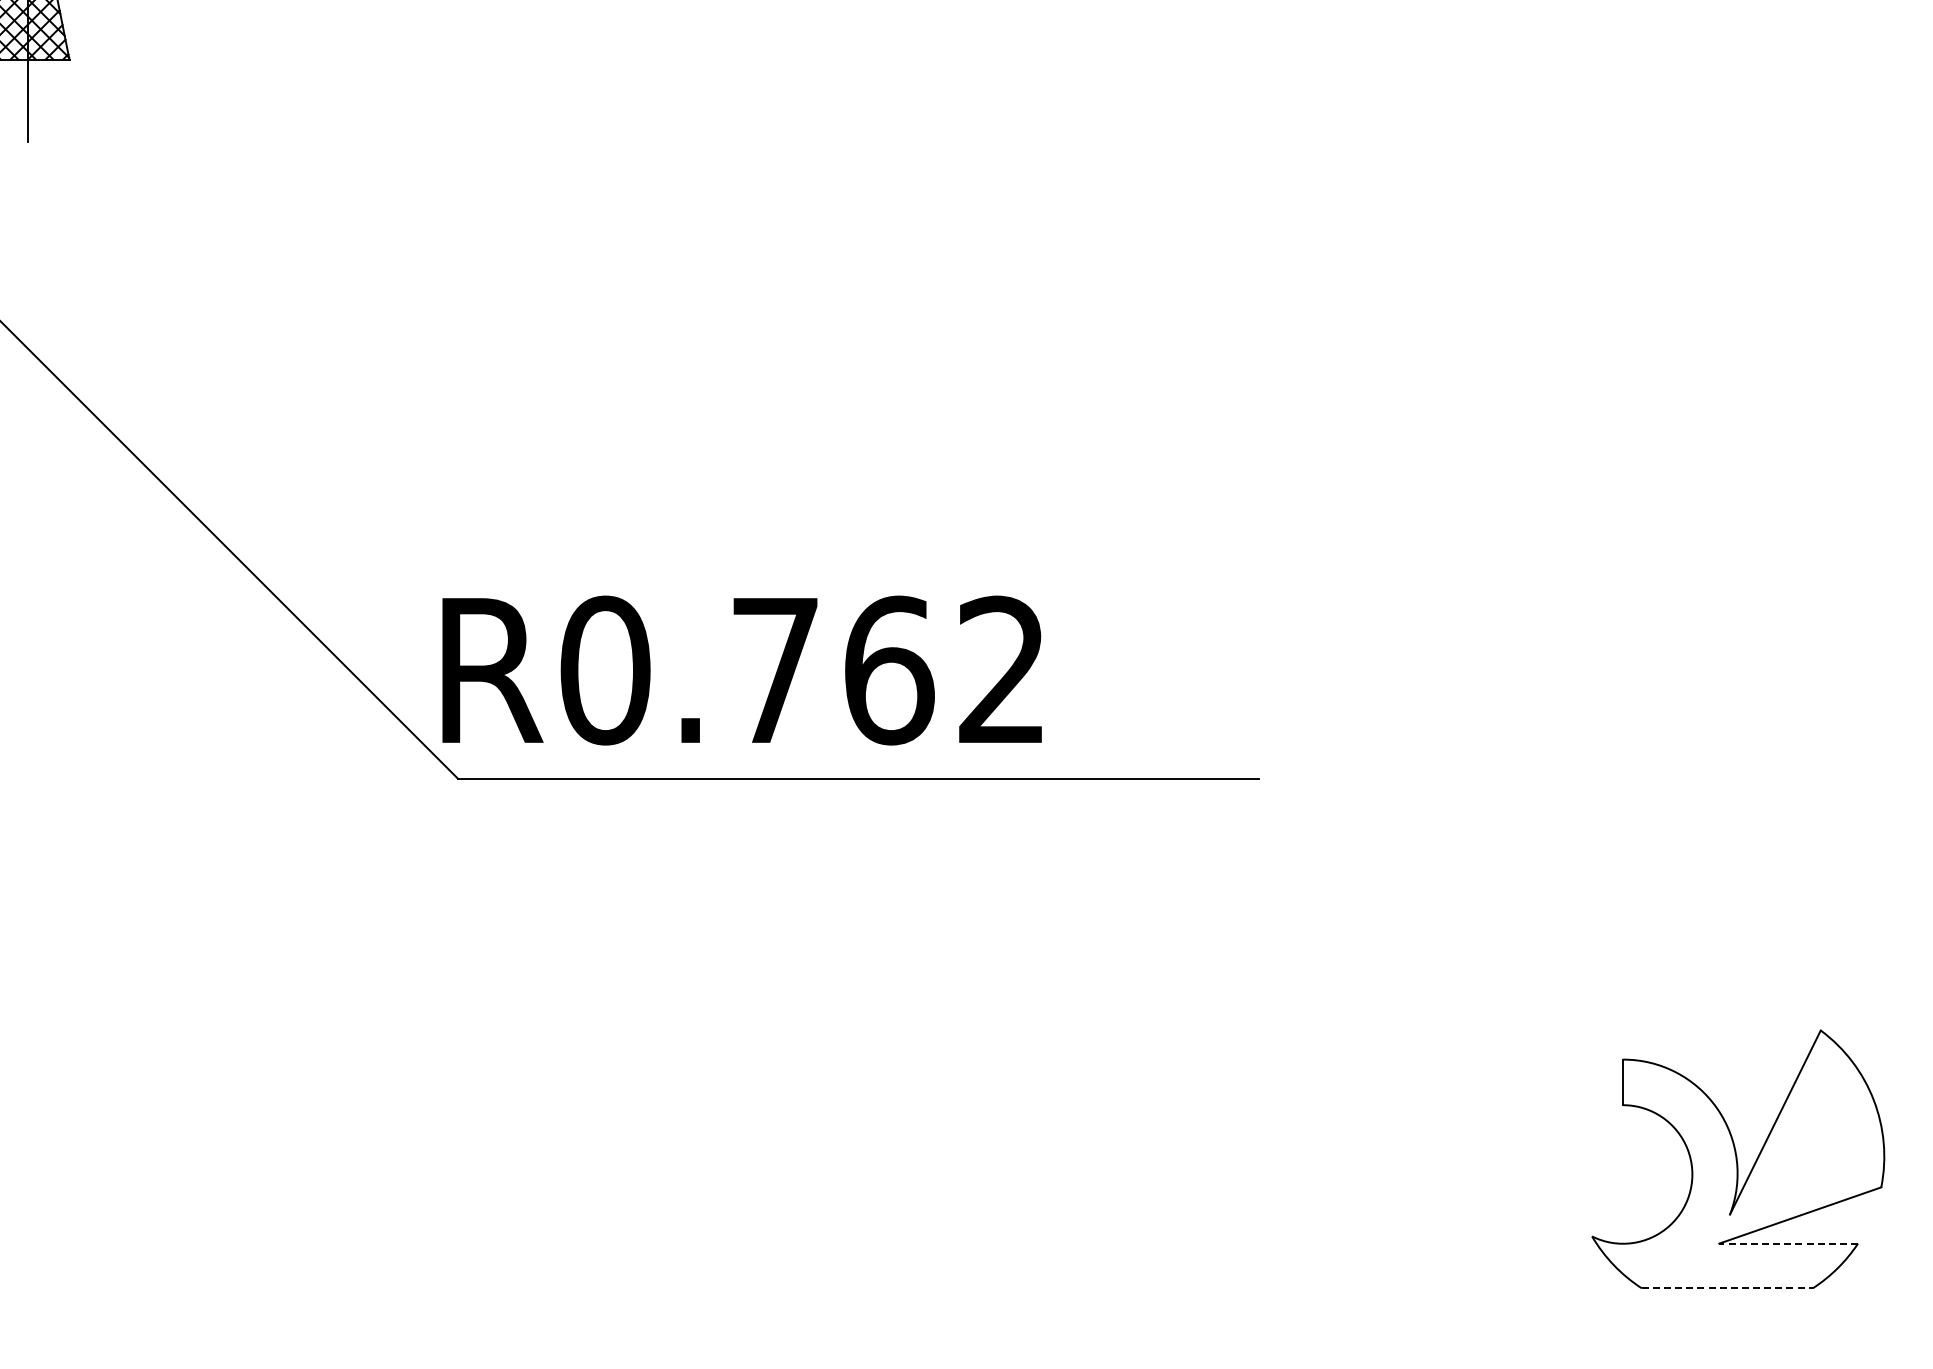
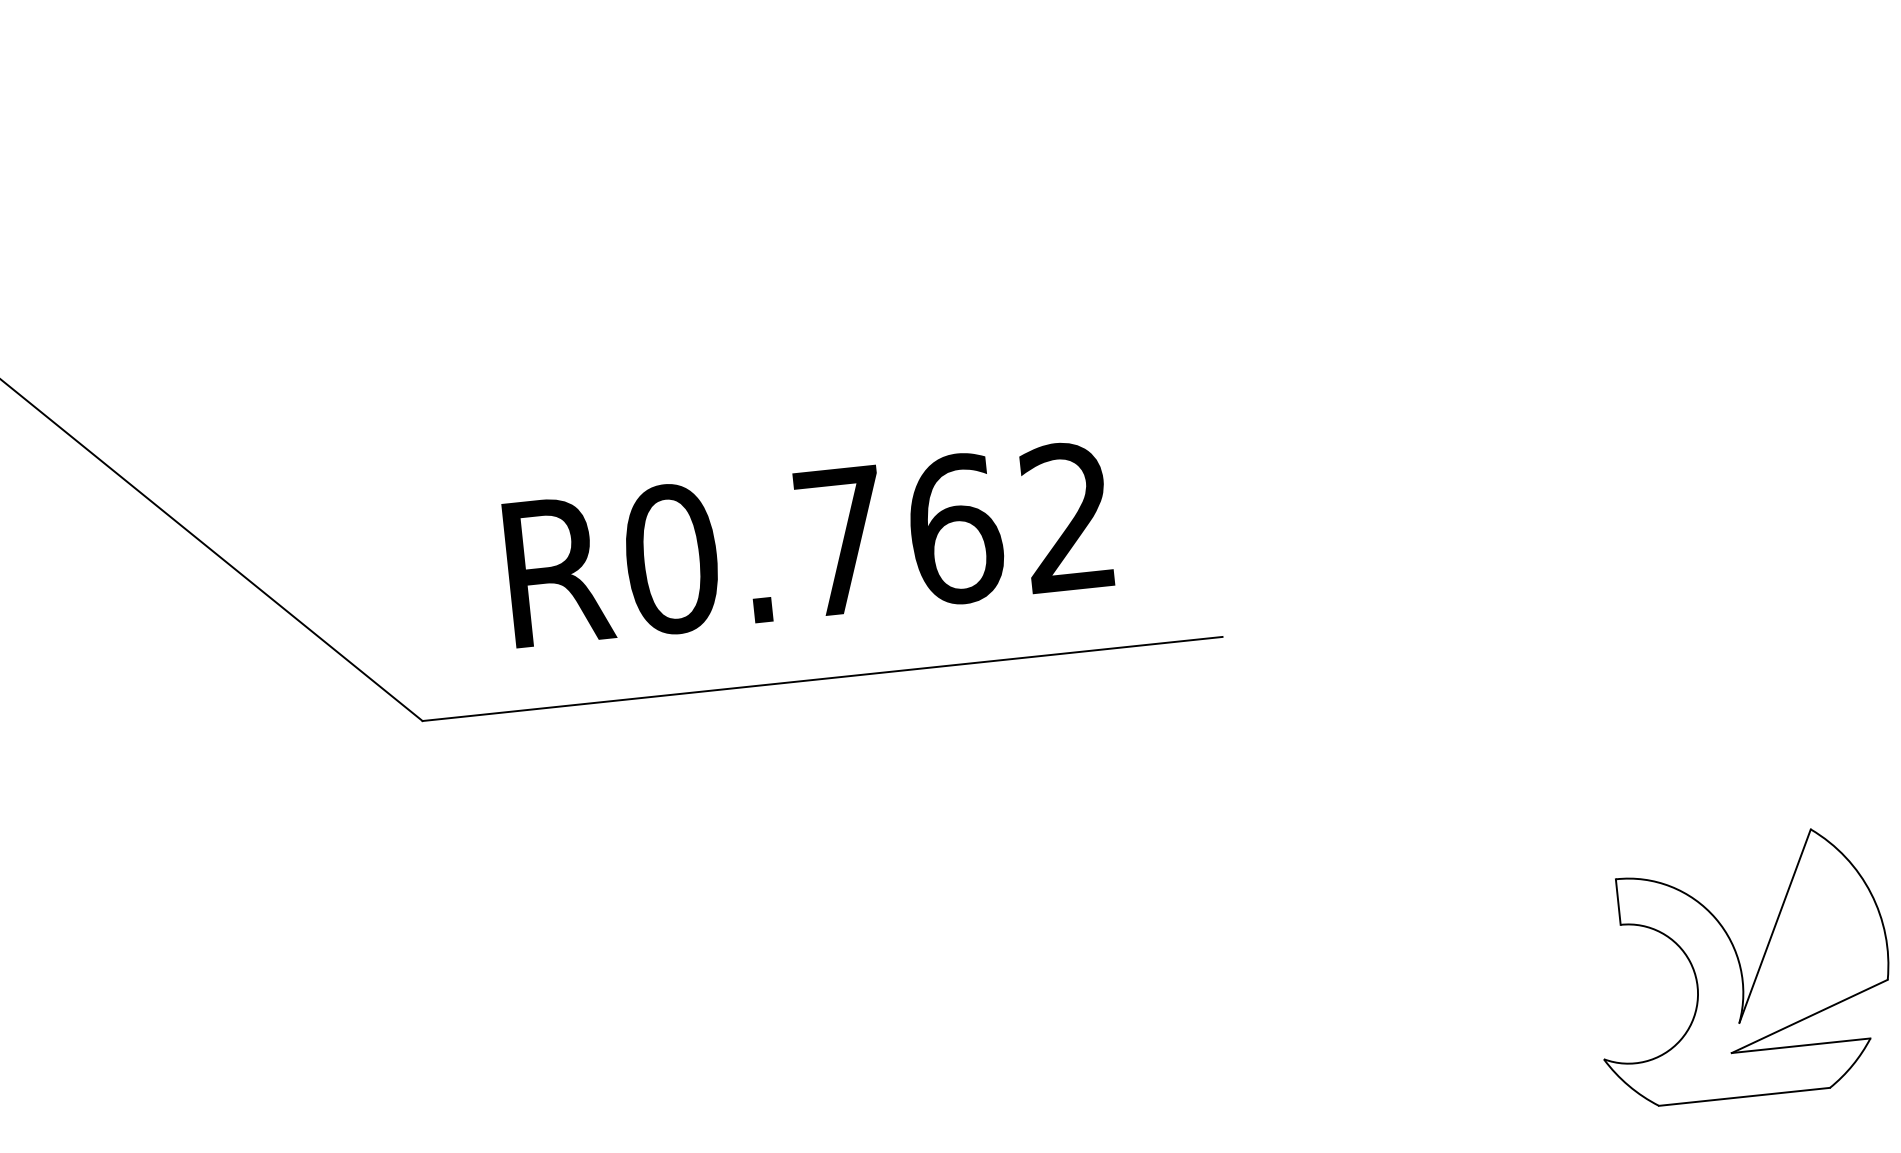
text: (741, 670) -> (807, 544), moved
line: (1788, 1243) -> (1800, 1045), dashed -> solid
line: (1727, 1288) -> (1744, 1097), dashed -> solid

